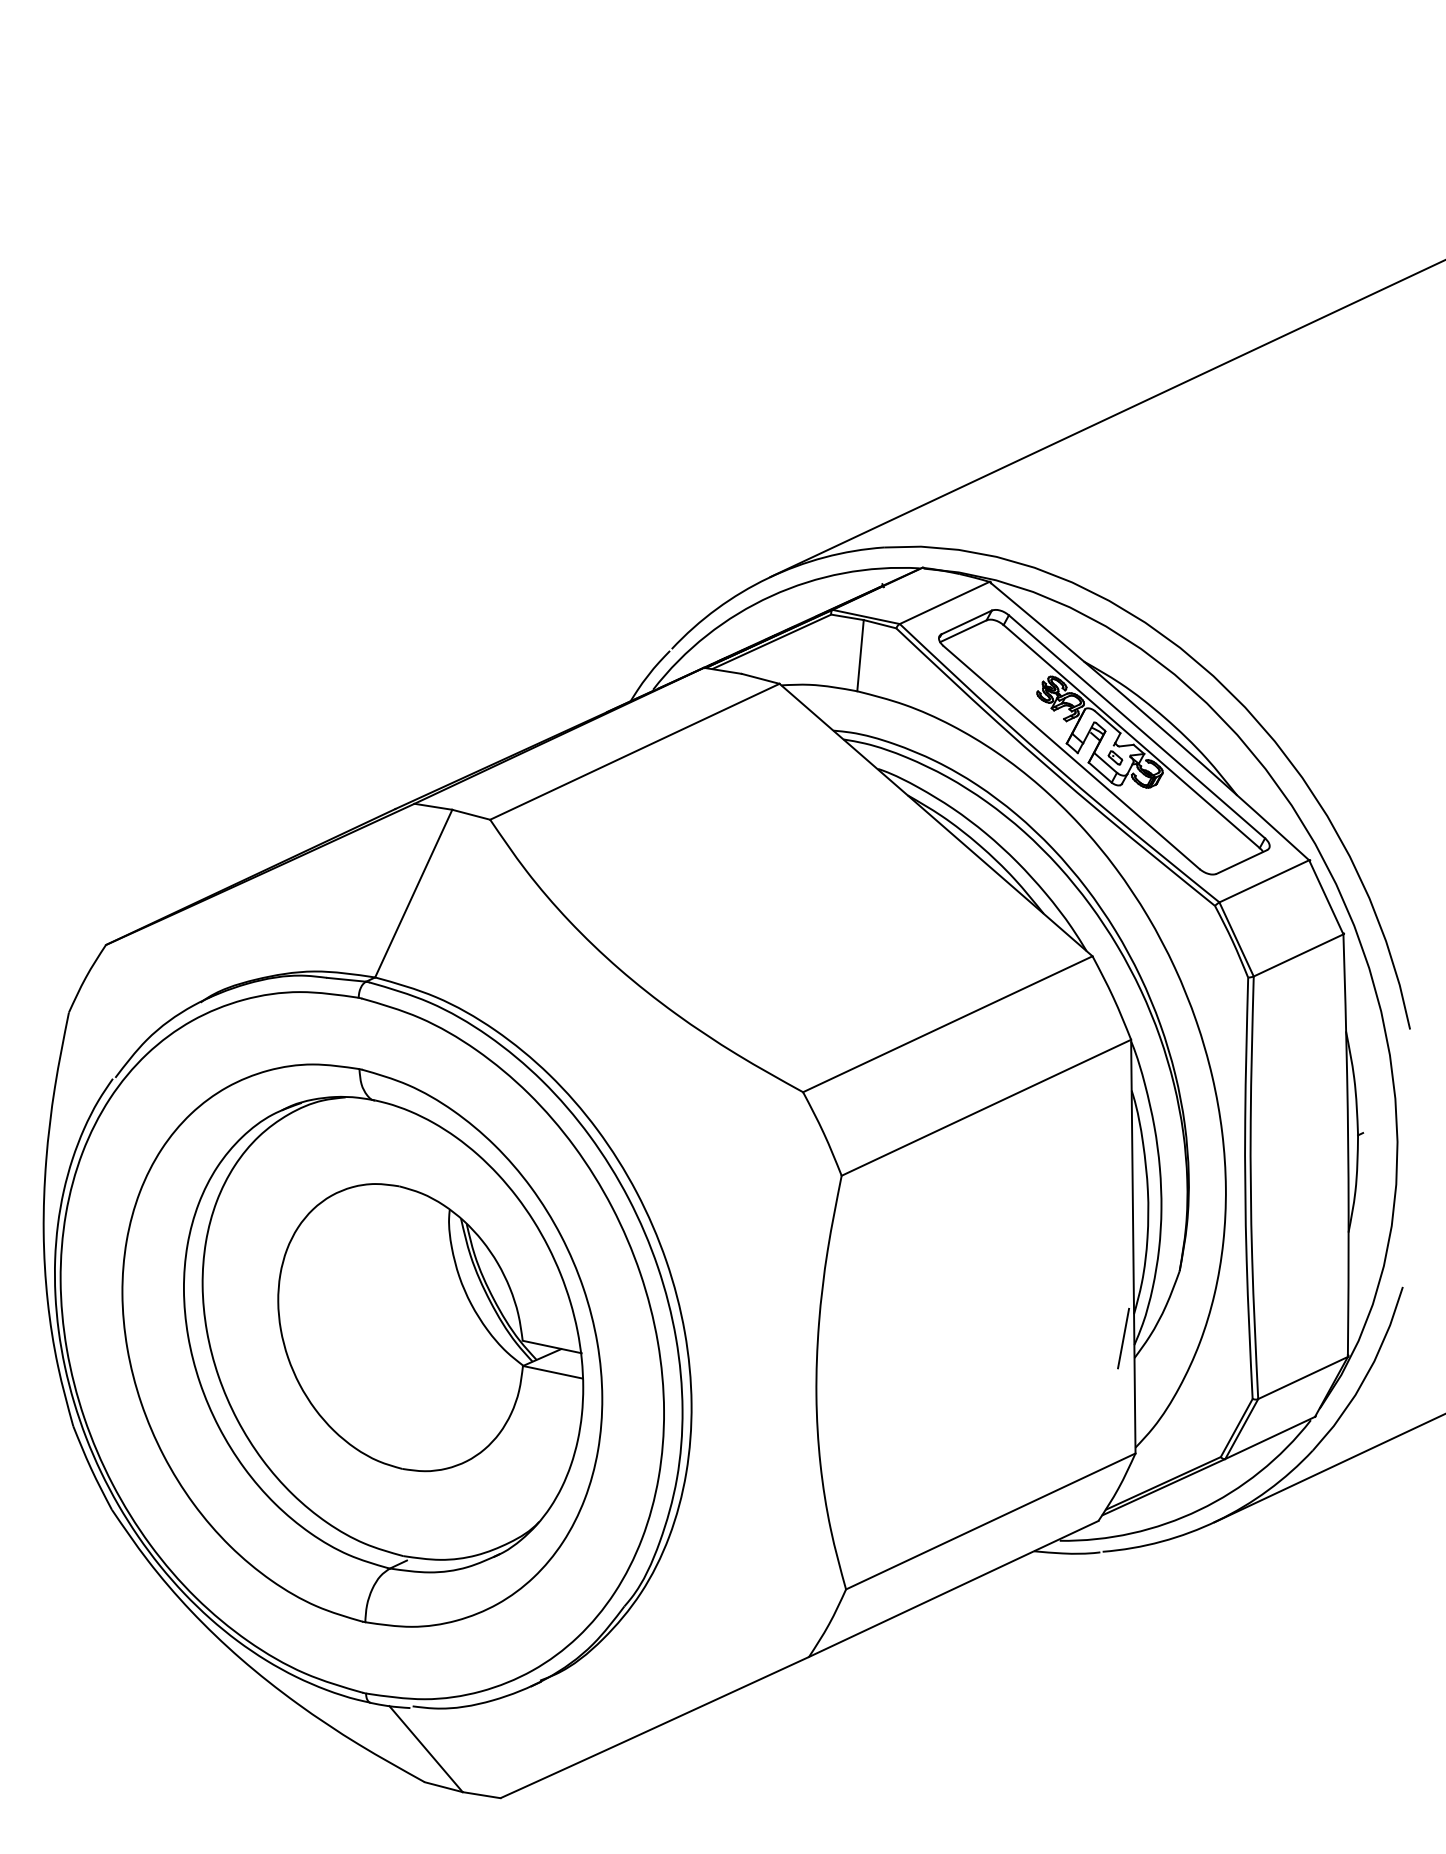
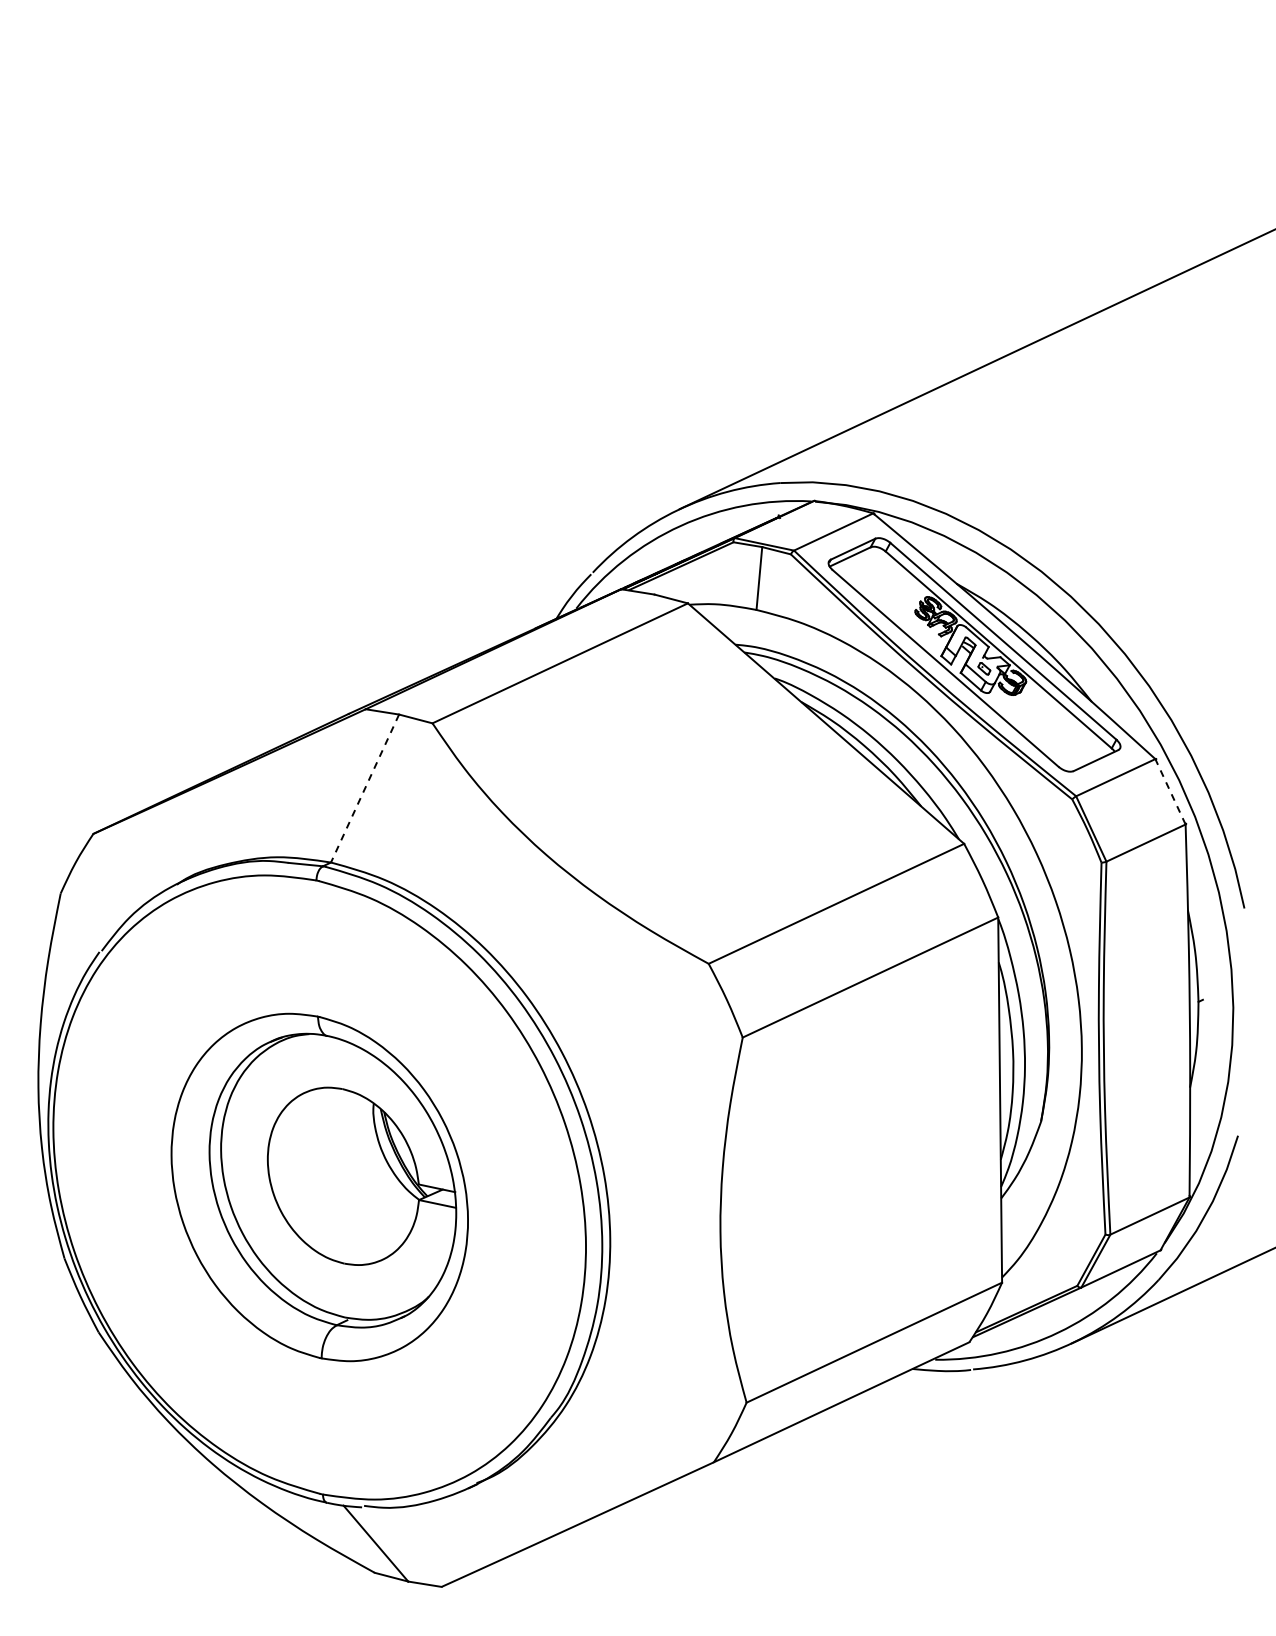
line: (413, 894) -> (364, 789), solid -> dashed
line: (1326, 896) -> (1170, 791), solid -> dashed
line: (1123, 1338) -> (991, 1181), removed
part: (362, 1345) -> (319, 1187), size x0.7

